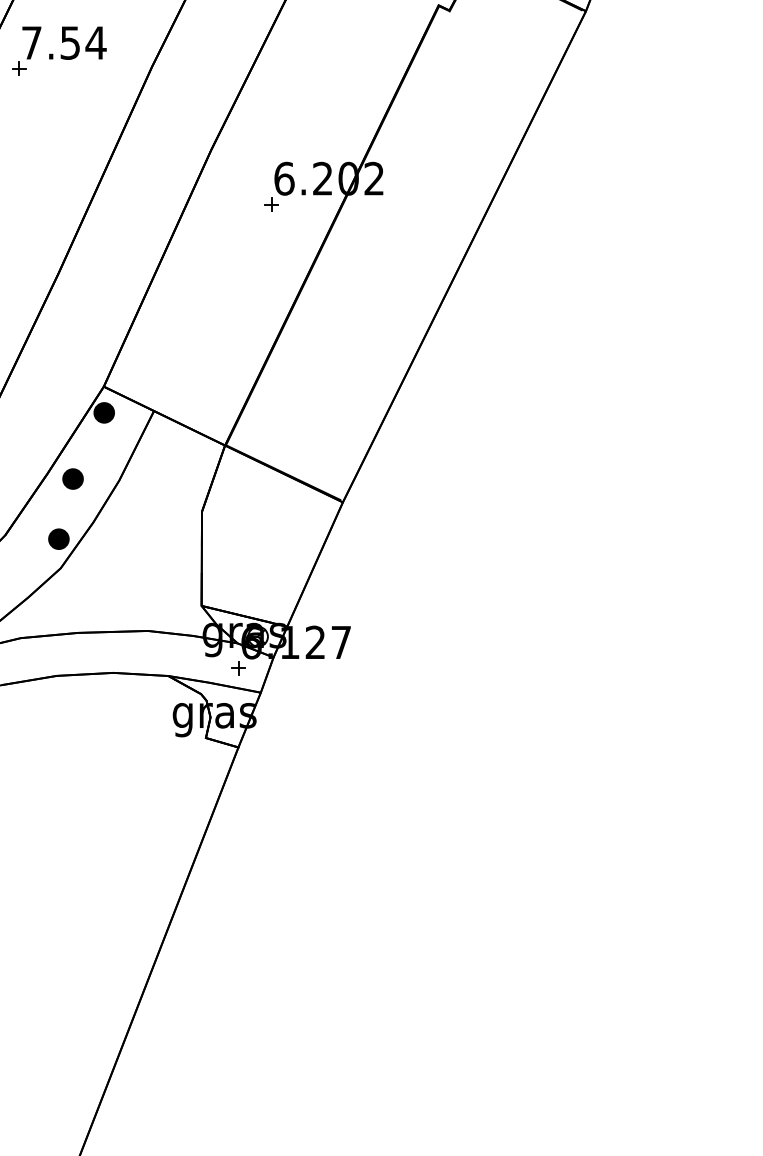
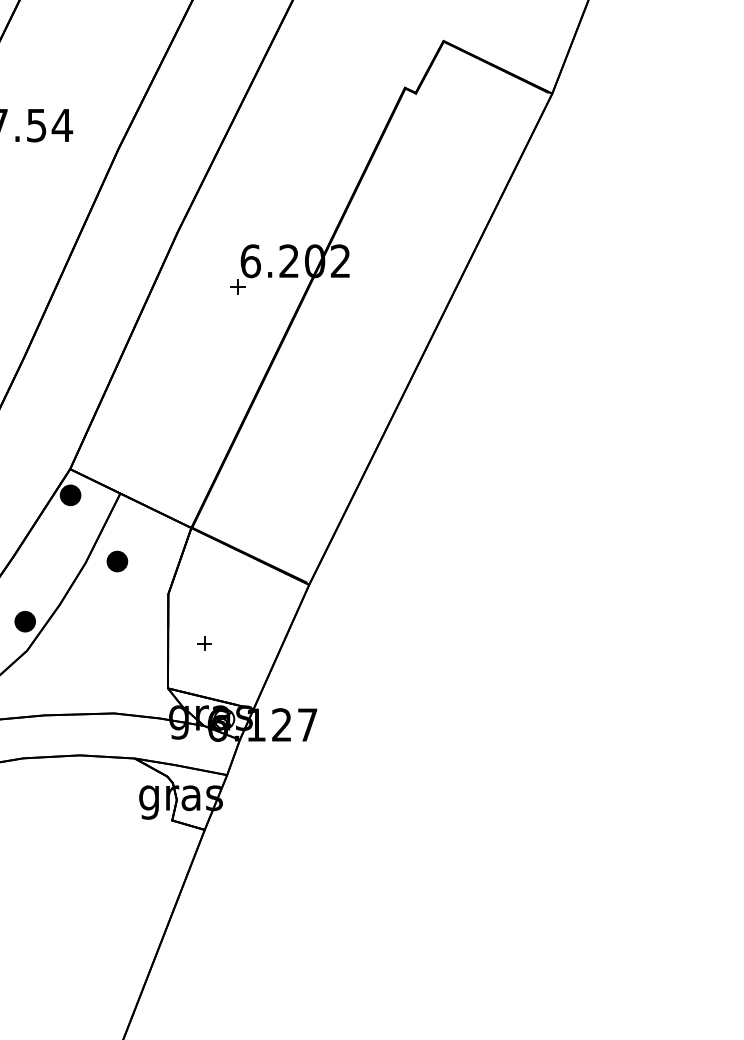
part: (72, 478) -> (116, 560), moved
part: (238, 668) -> (204, 643), moved

